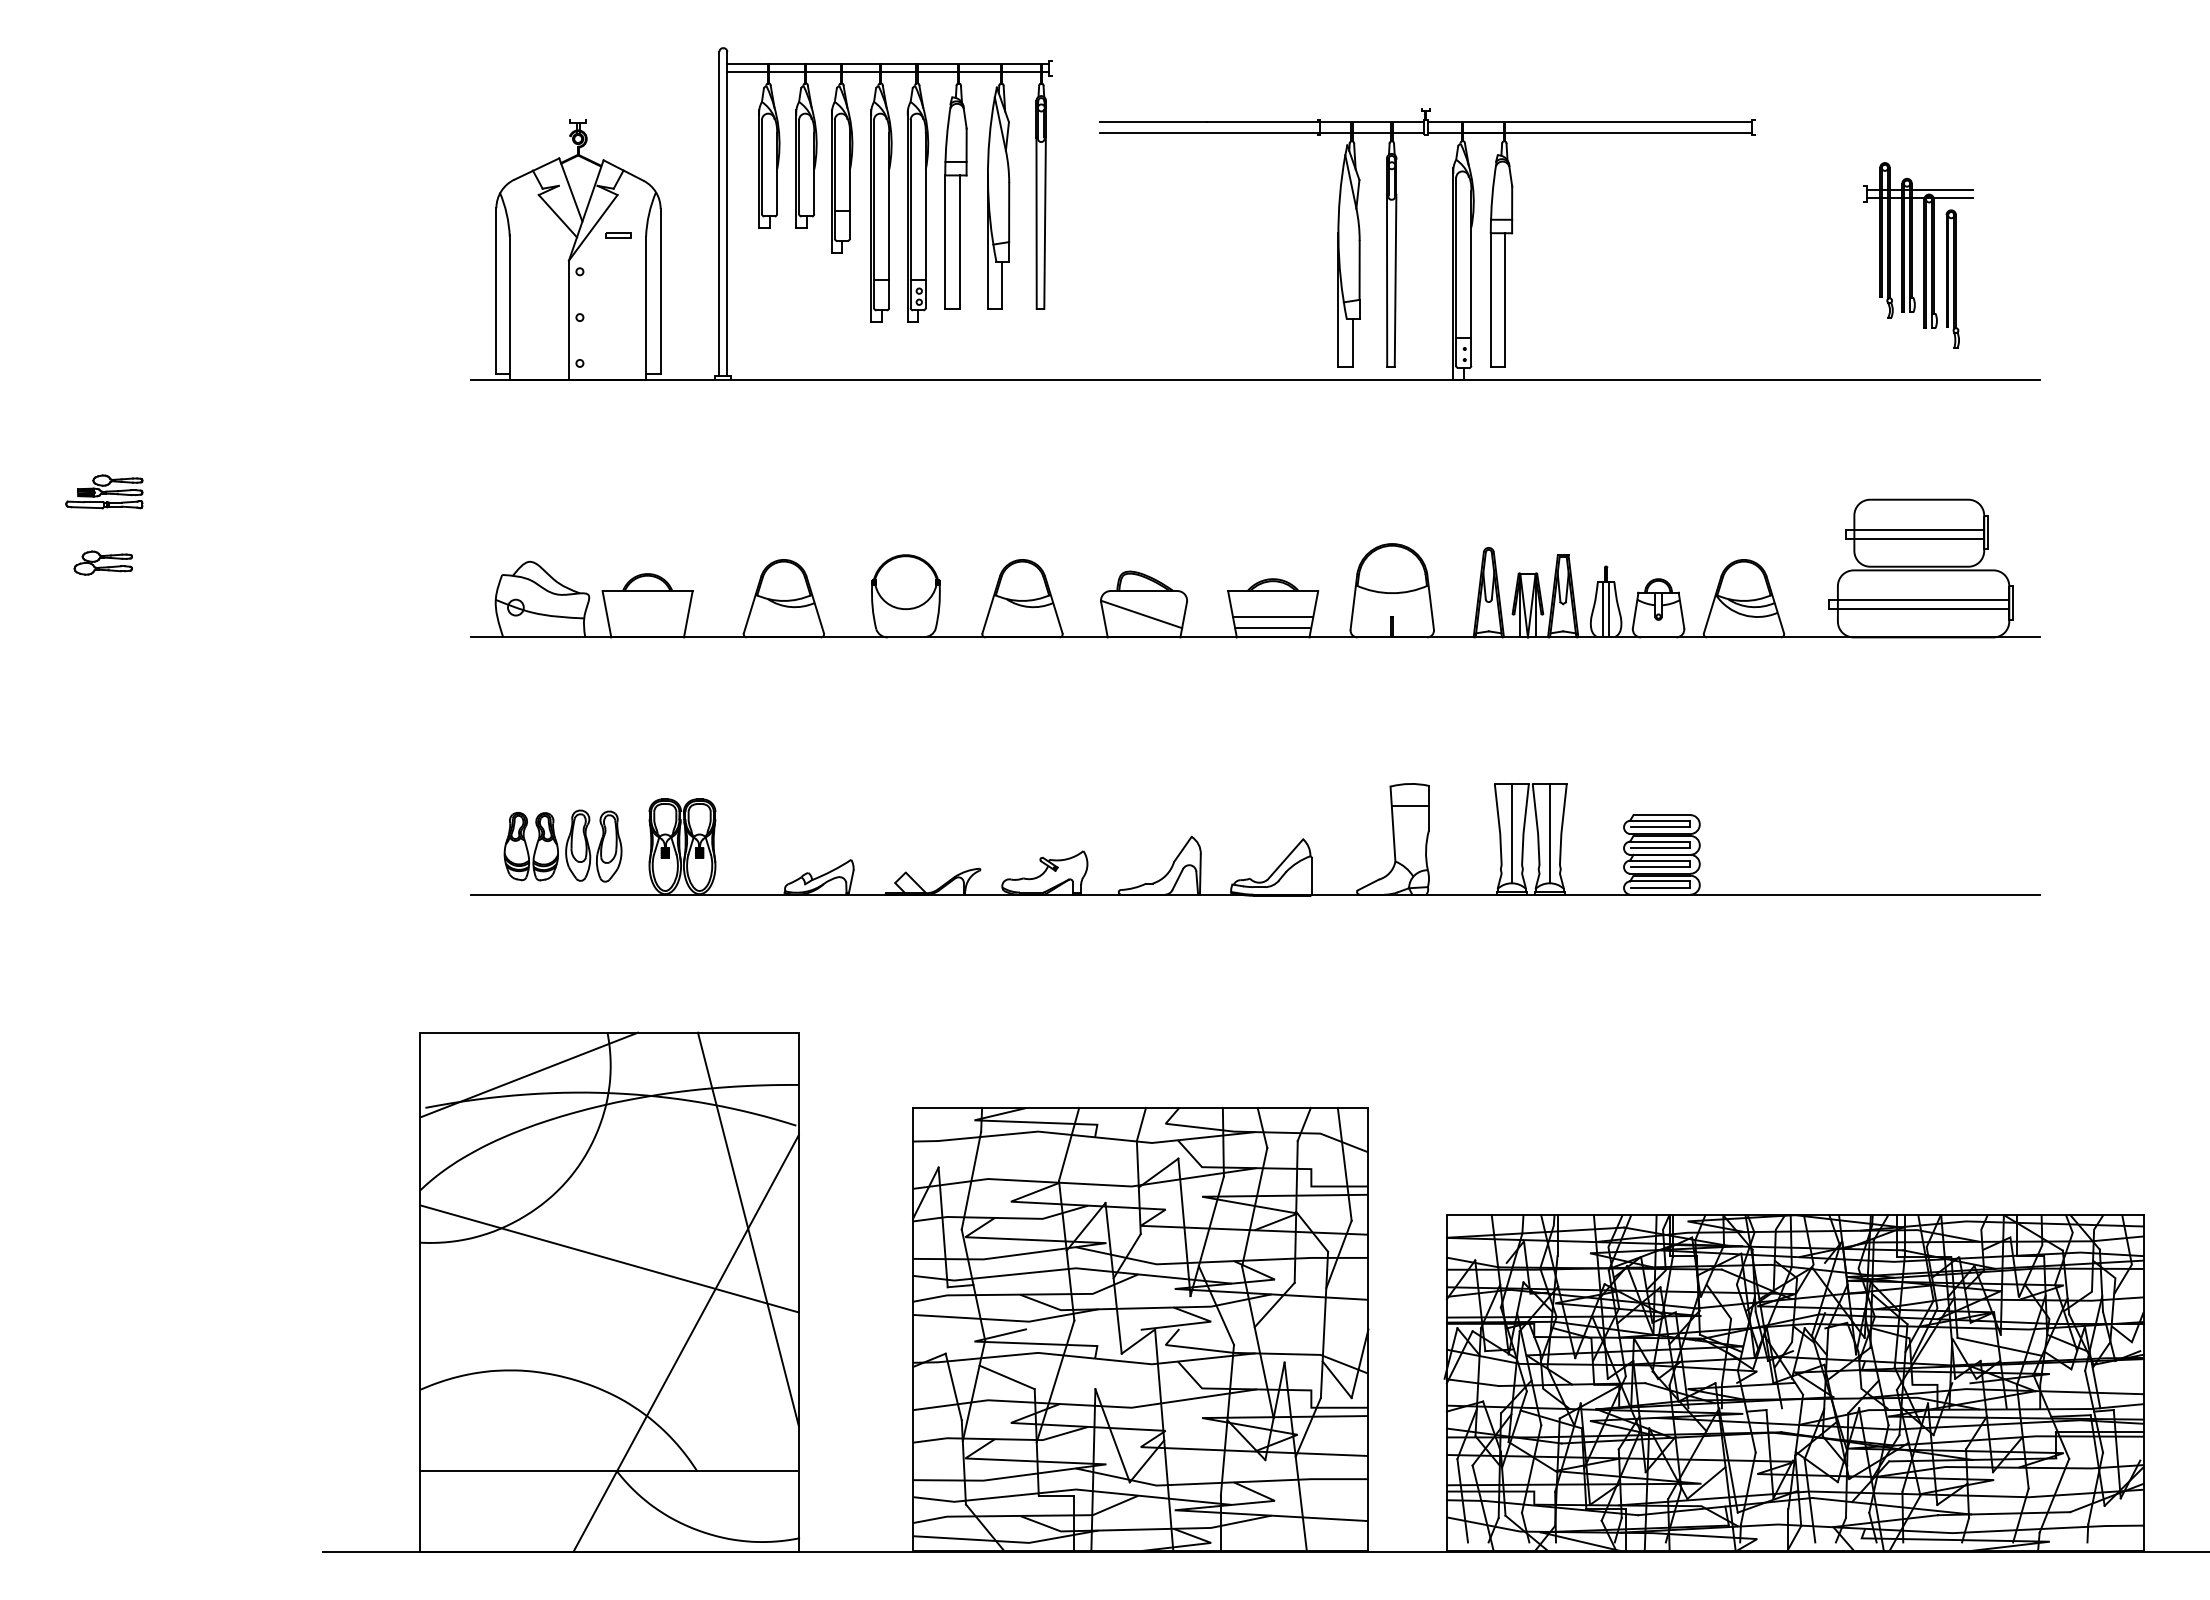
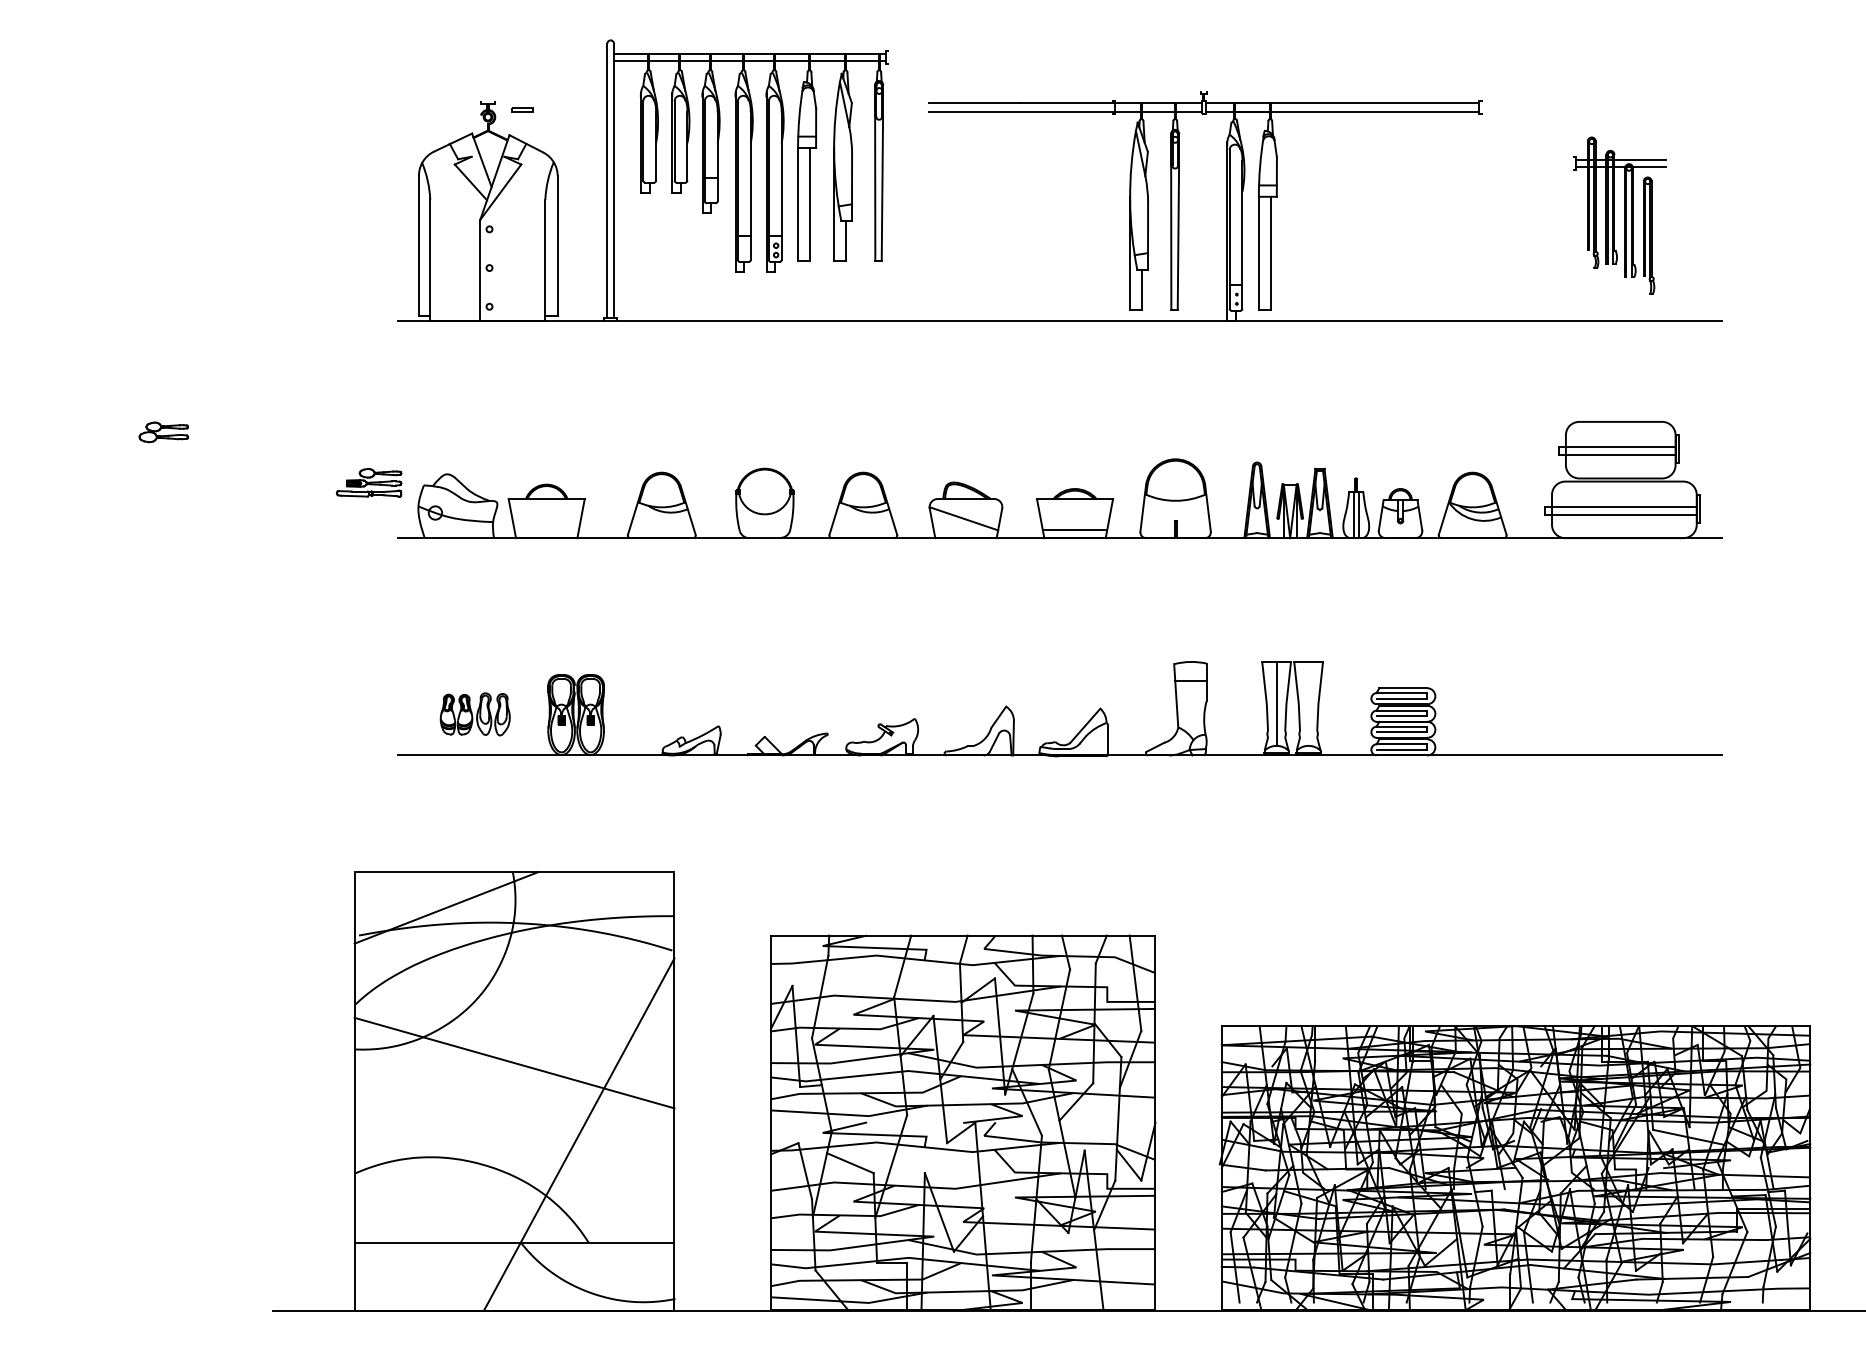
part: (618, 235) -> (522, 110), moved
part: (104, 491) -> (369, 482), moved
part: (102, 562) -> (163, 431), moved
line: (1273, 617) -> (1075, 521), removed
line: (1549, 833) -> (1308, 703), removed
part: (562, 845) -> (474, 713), size x0.7
line: (747, 1229) -> (631, 1038), removed

